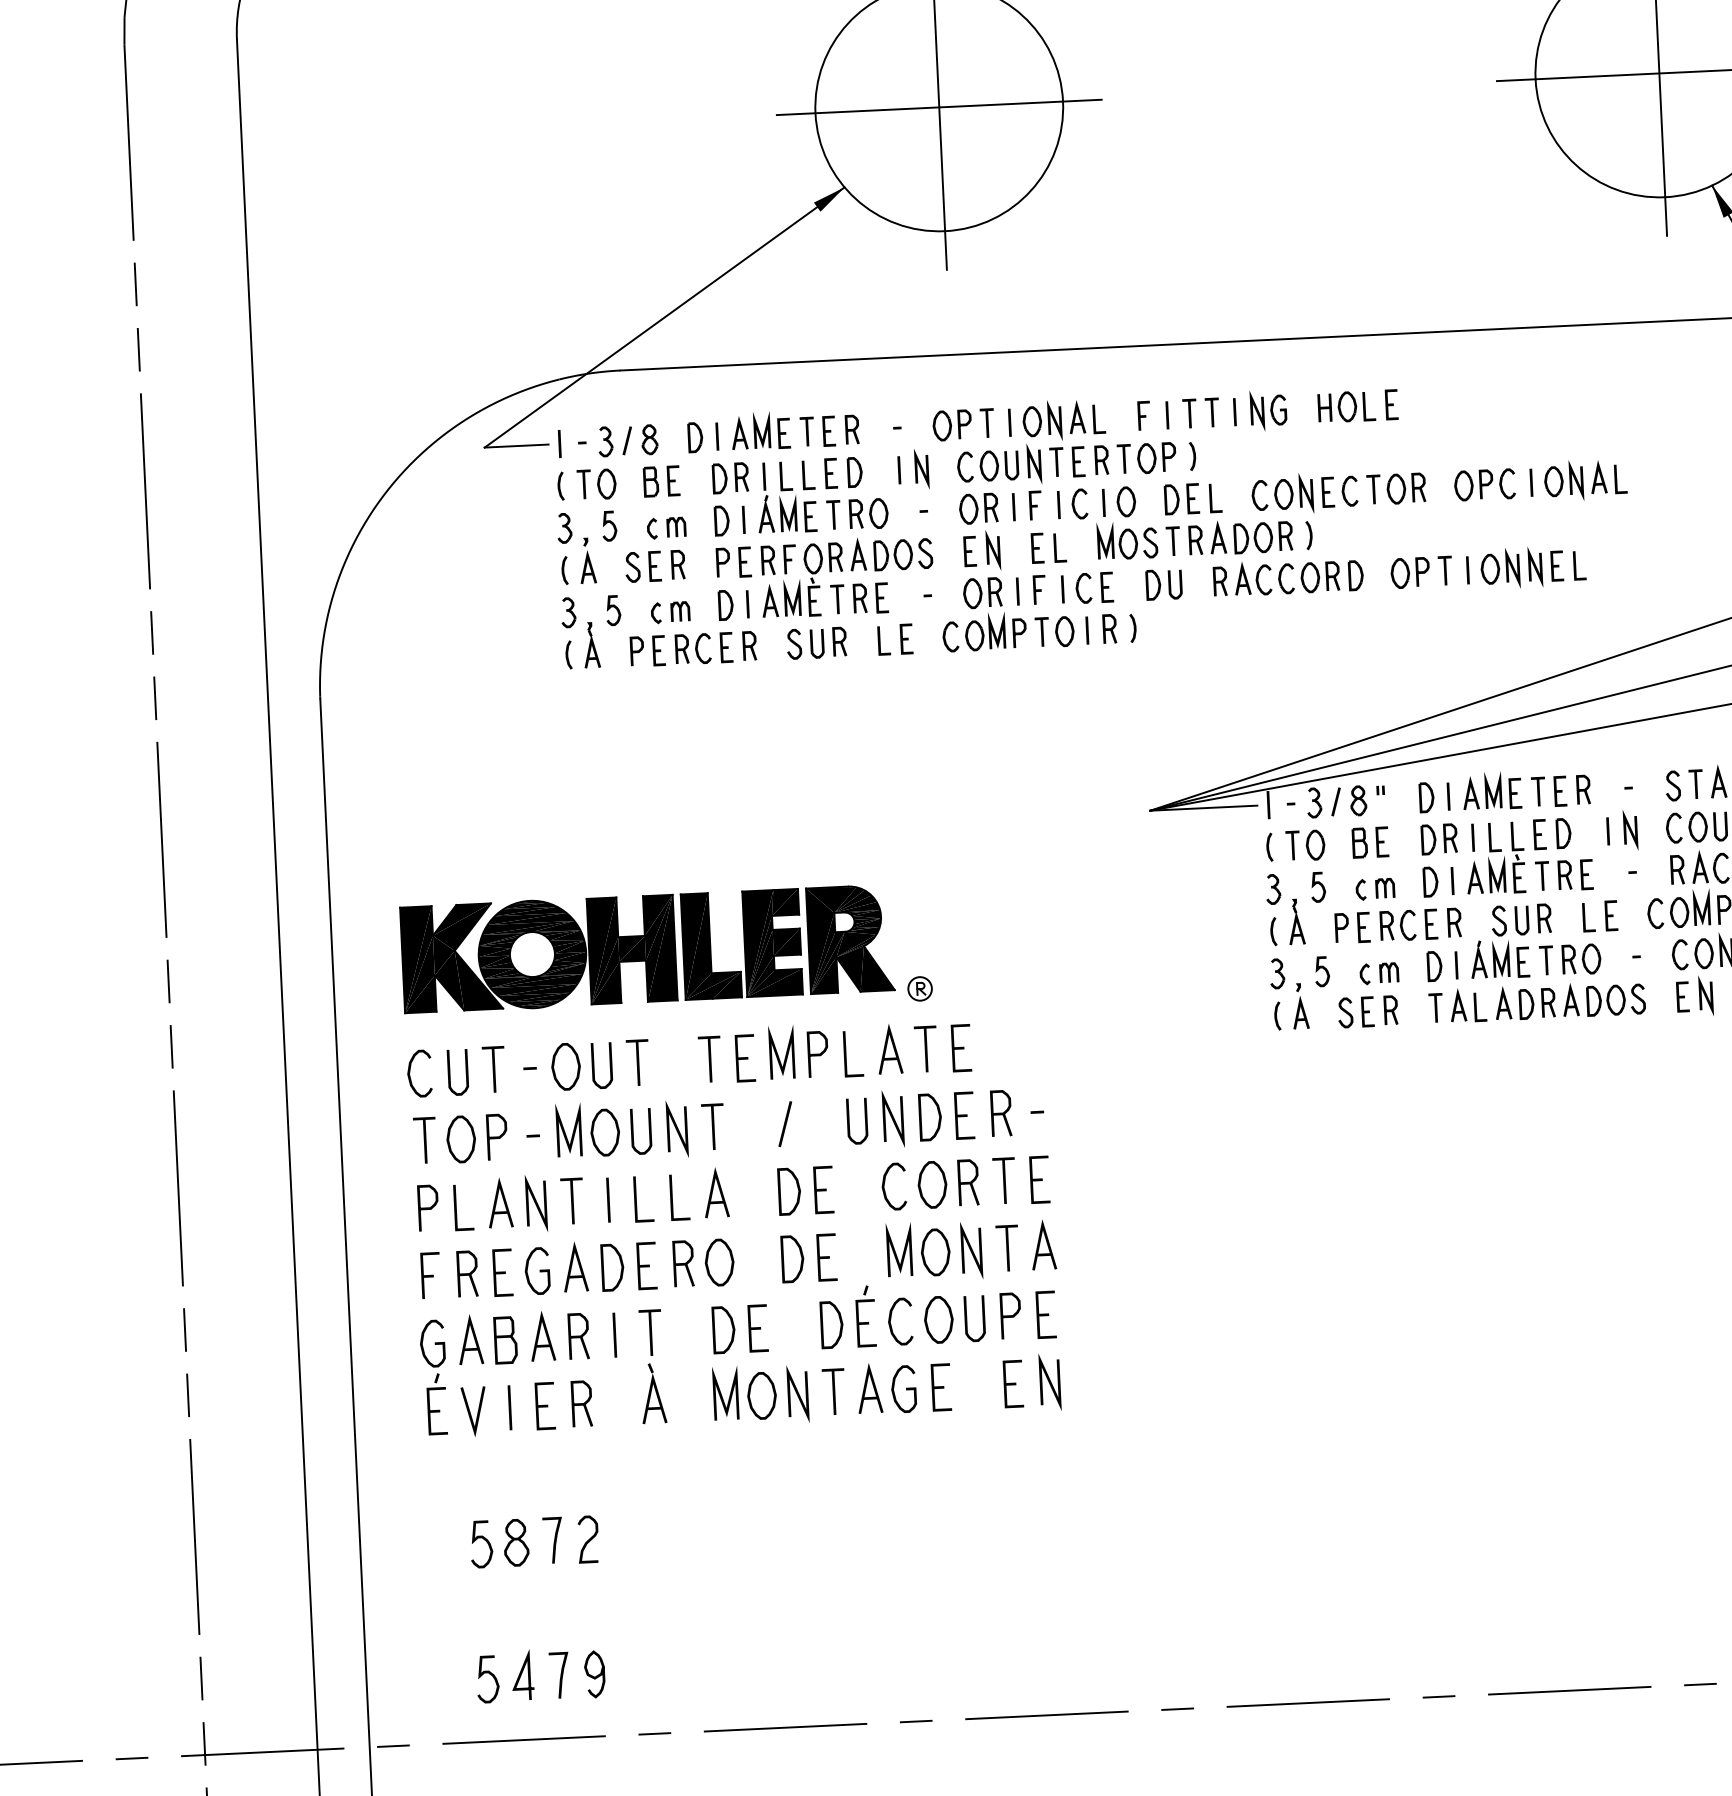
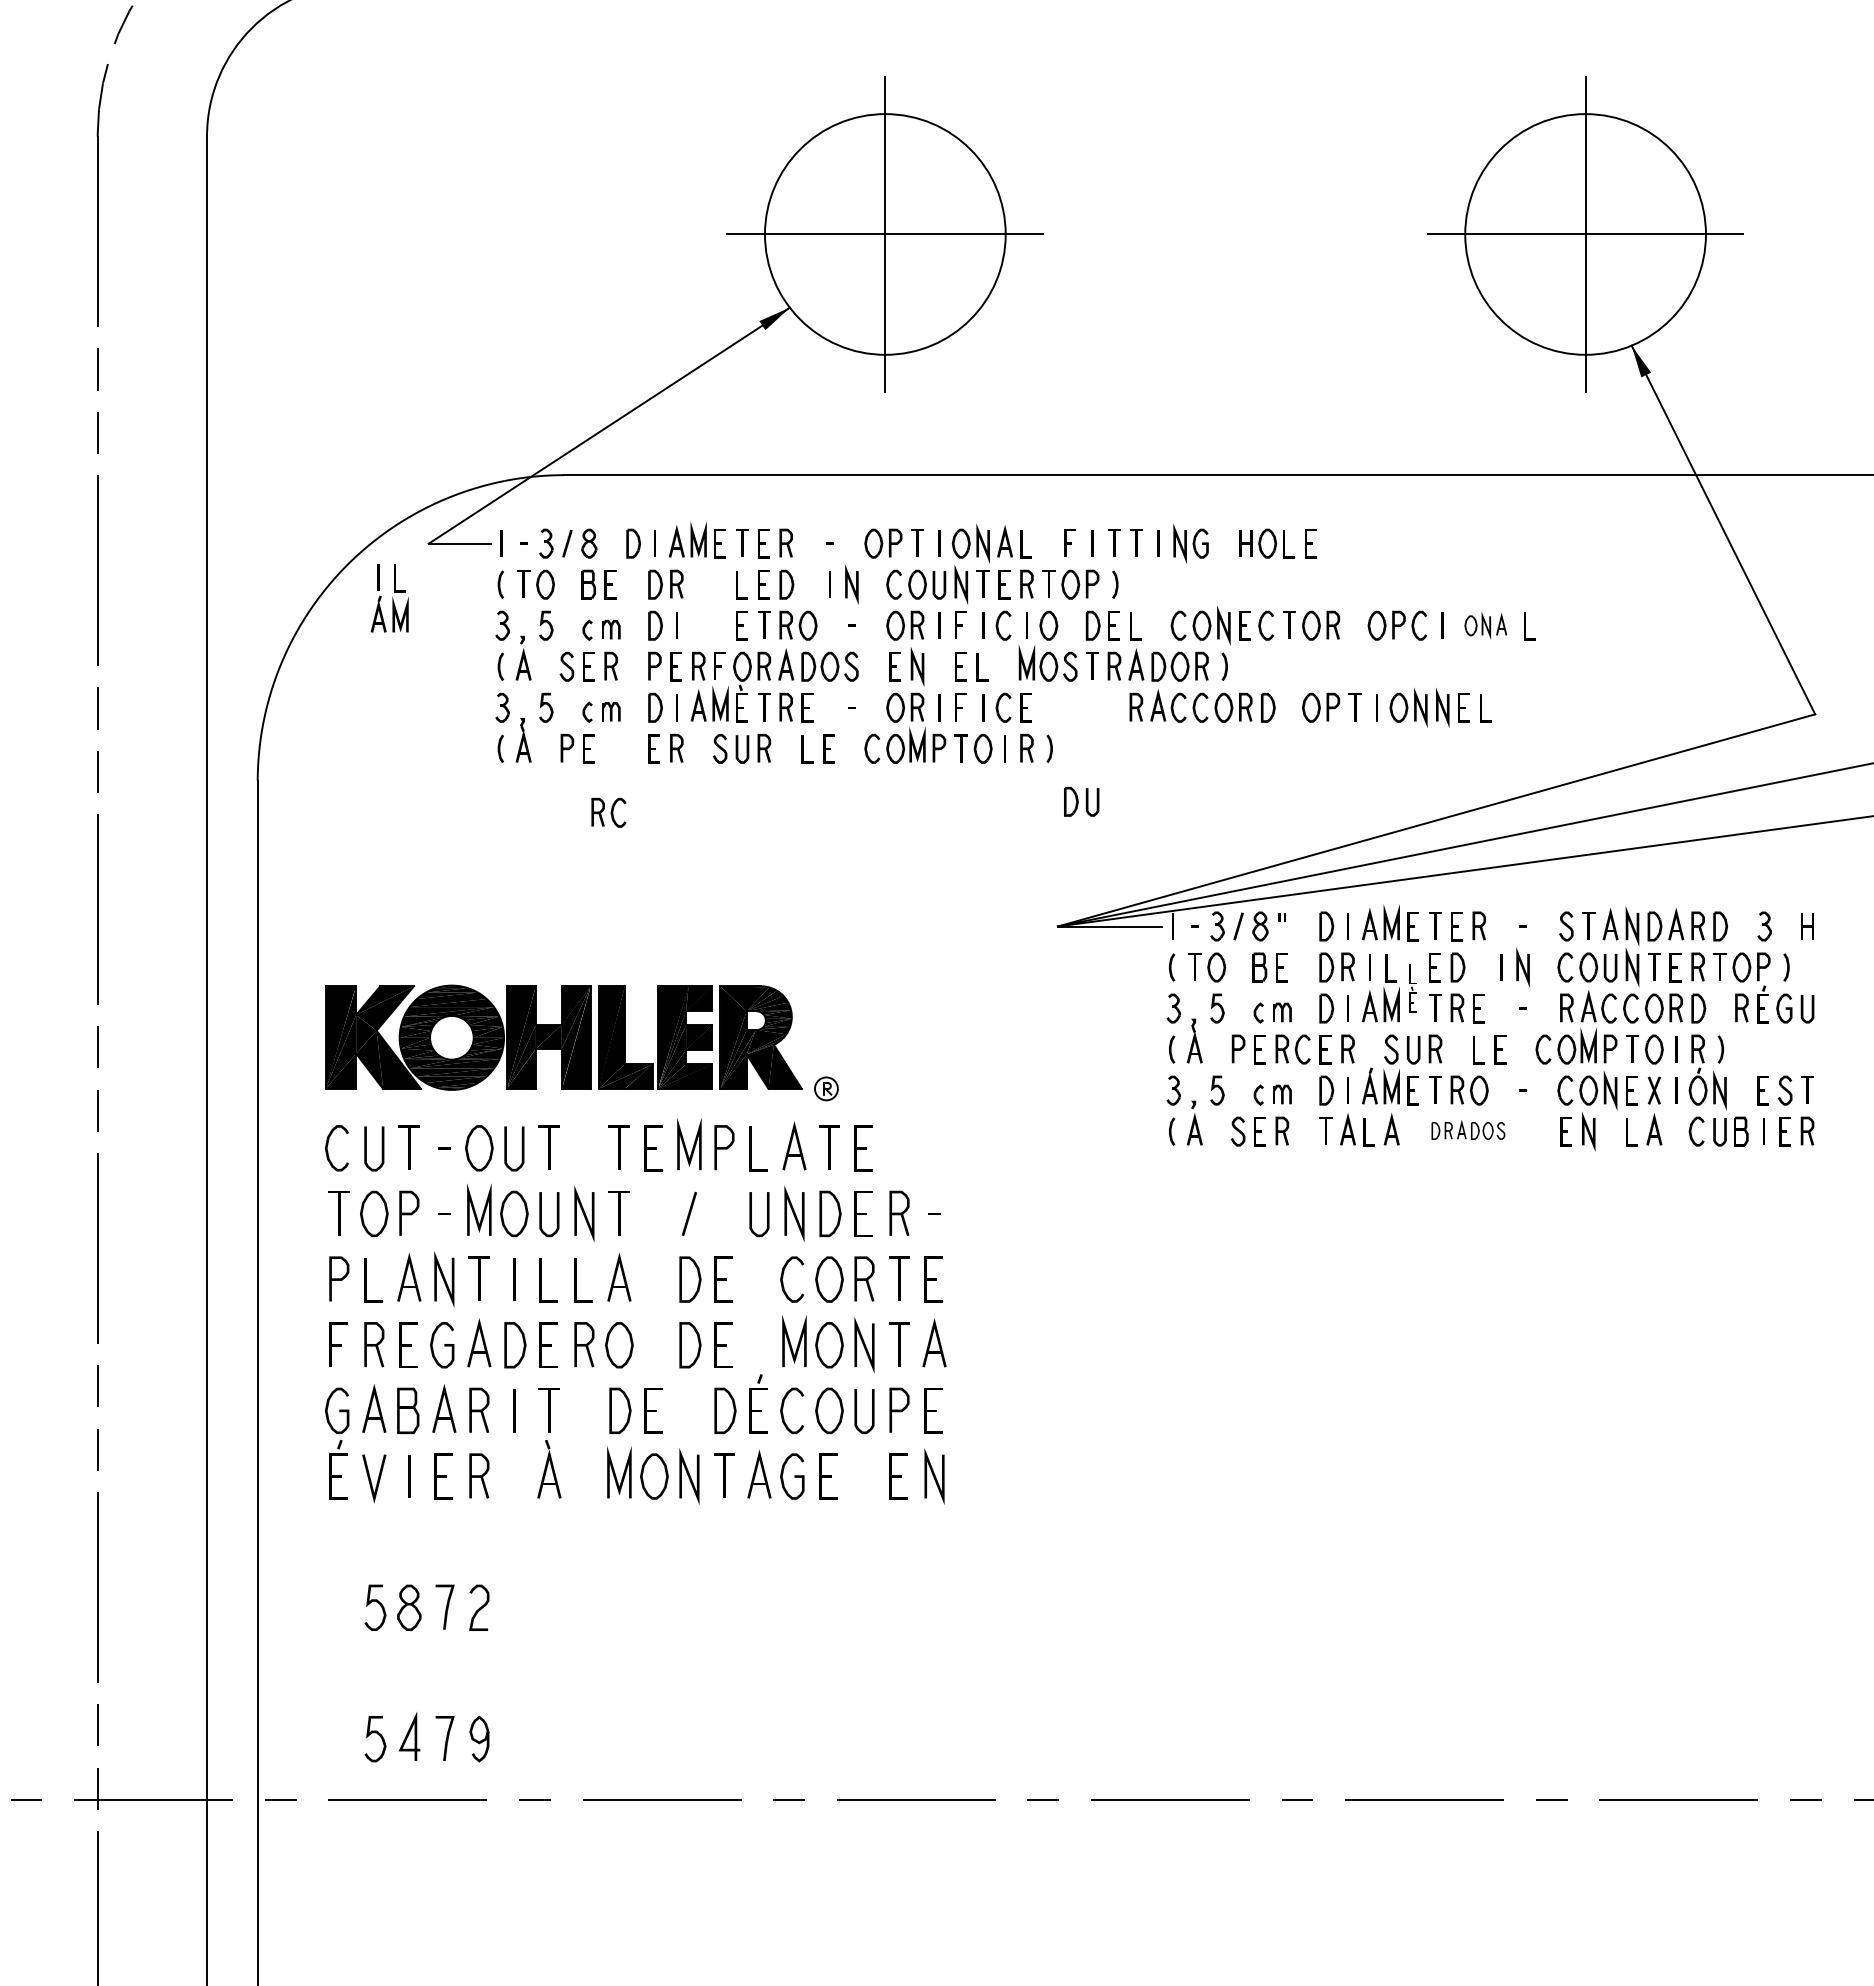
part: (1575, 480) -> (1485, 625), size x0.7
part: (776, 497) -> (389, 598), moved
part: (1163, 584) -> (1081, 801), moved
part: (692, 648) -> (608, 812), moved
part: (1517, 857) -> (1412, 988), size x0.7
part: (1582, 999) -> (1468, 1129), size x0.6

